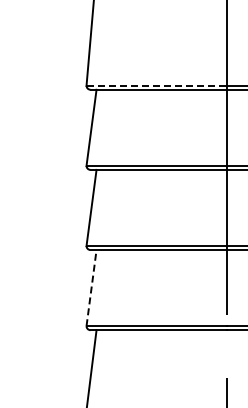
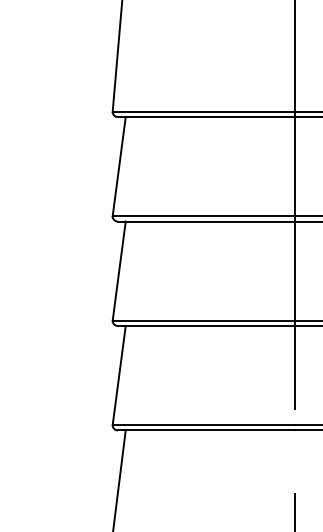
line: (157, 85) -> (205, 111), dashed -> solid
line: (91, 287) -> (119, 374), dashed -> solid

